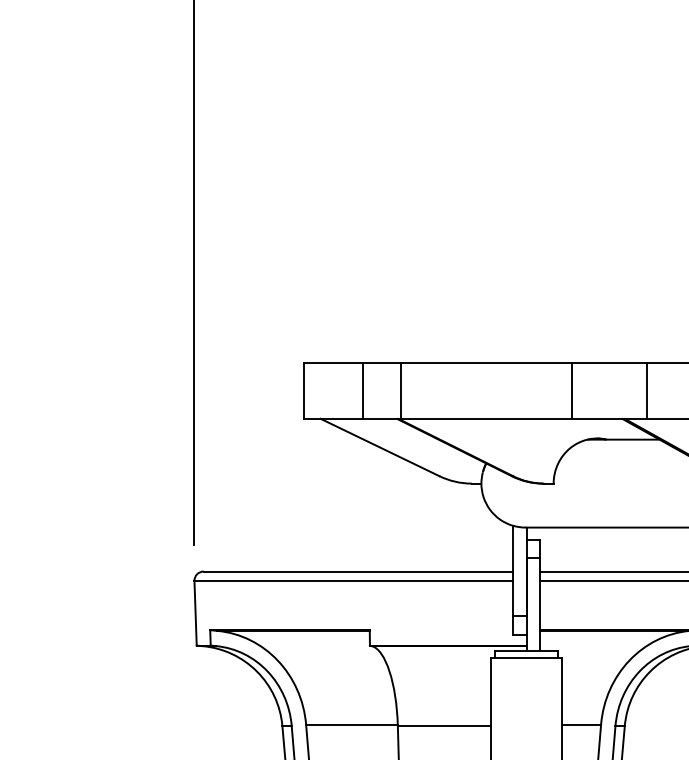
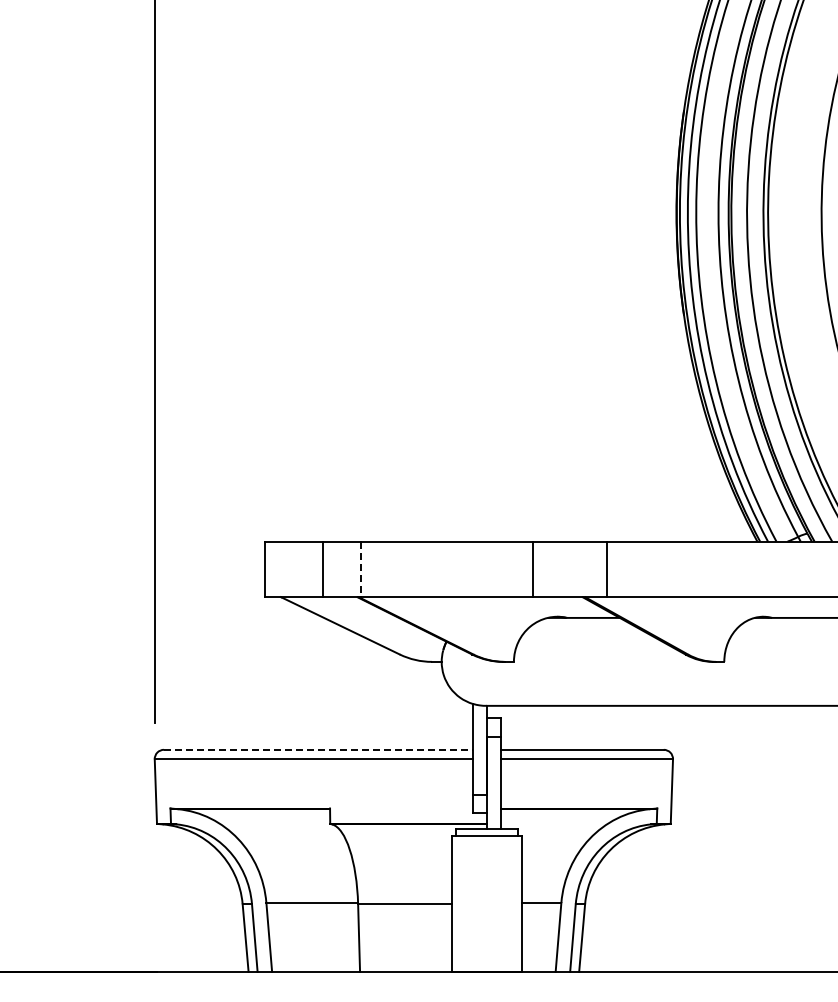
line: (401, 391) -> (361, 569), solid -> dashed
line: (358, 571) -> (318, 749), solid -> dashed

